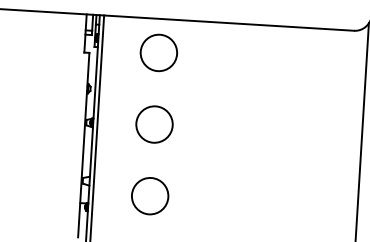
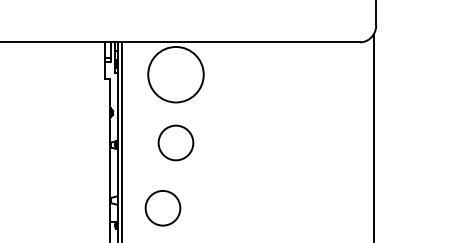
circle: (158, 52) -> (175, 74), size x1.6
circle: (149, 196) -> (162, 208), moved

